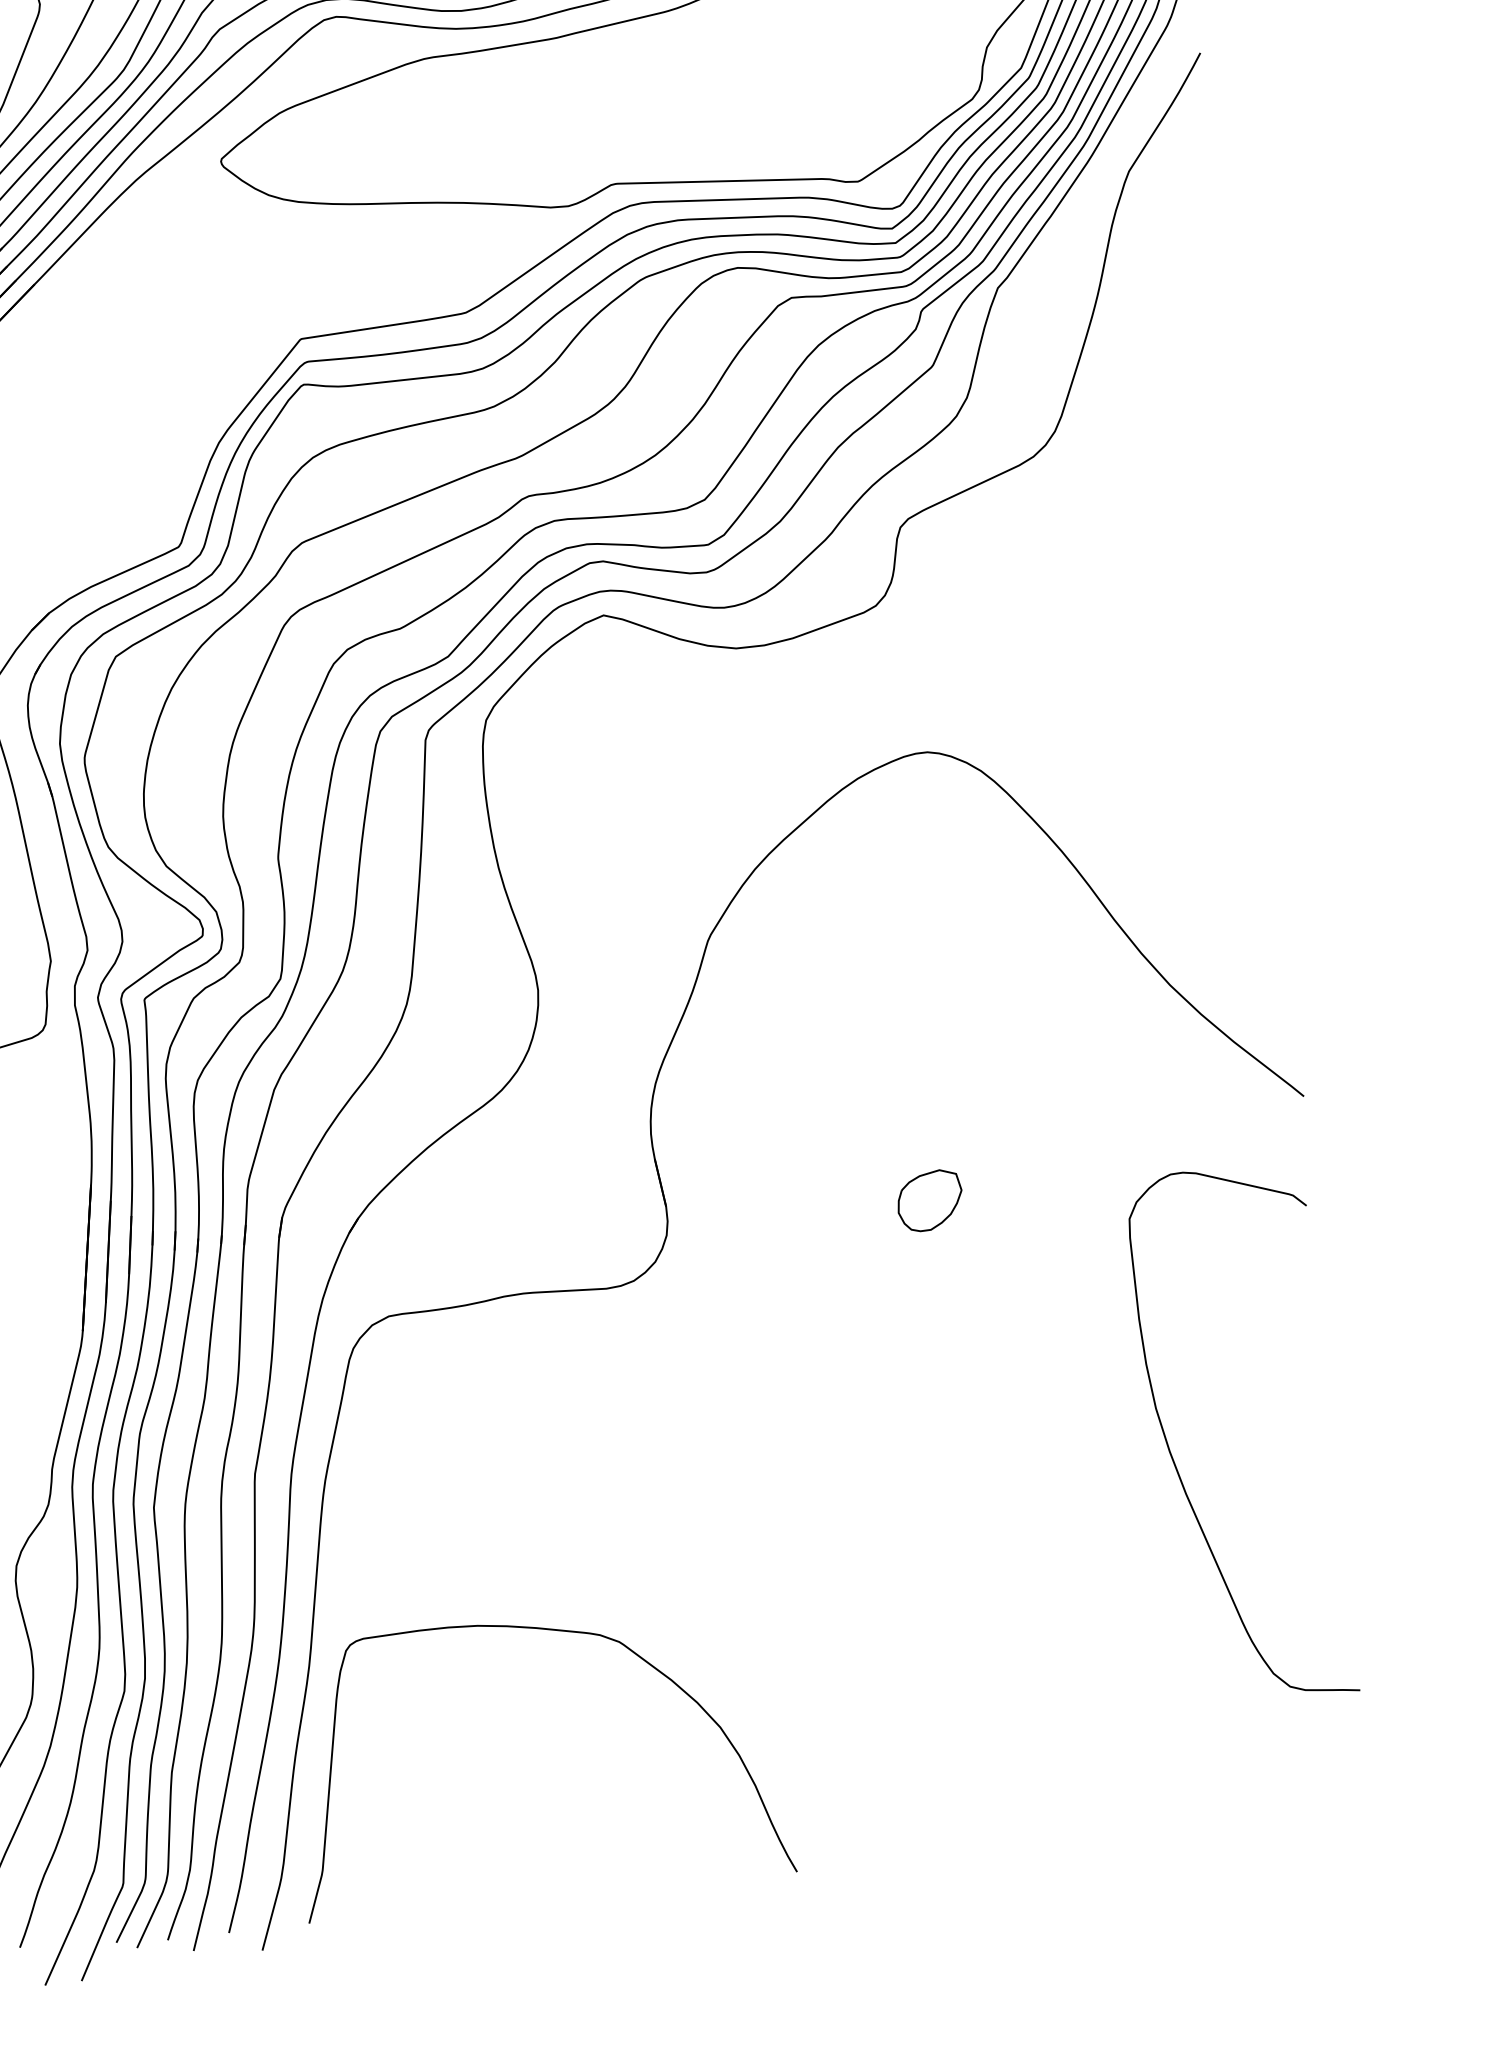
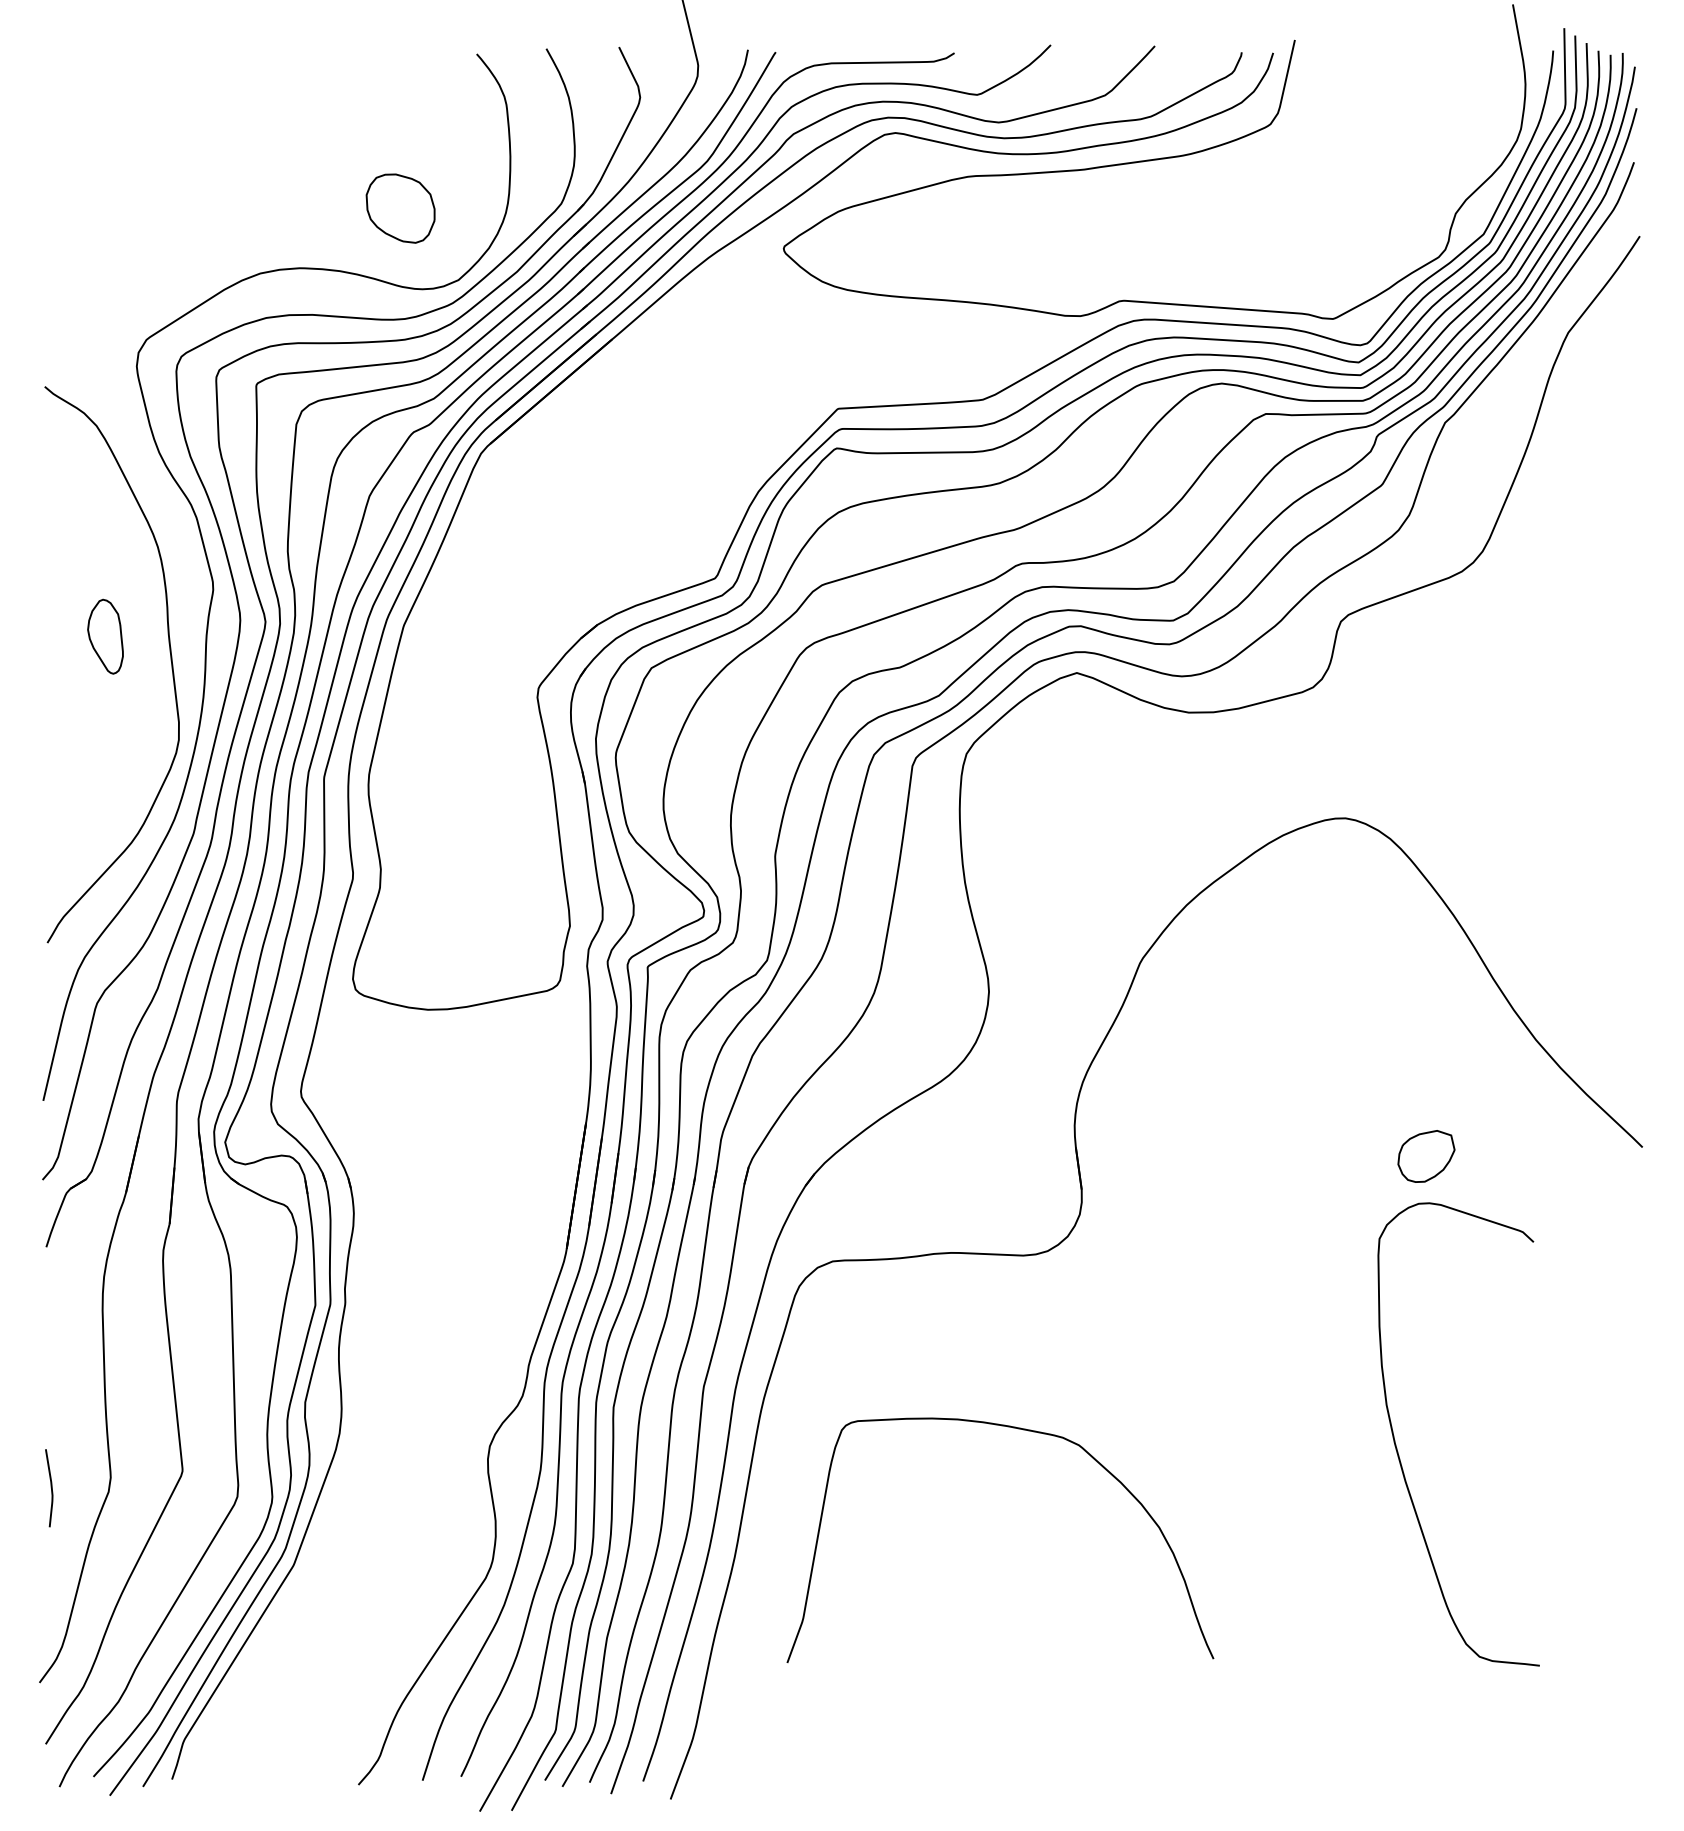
part: (930, 1200) -> (1426, 1156), moved
curve: (1174, 1460) -> (1398, 1451), moved
curve: (554, 1631) -> (1023, 1430), moved

